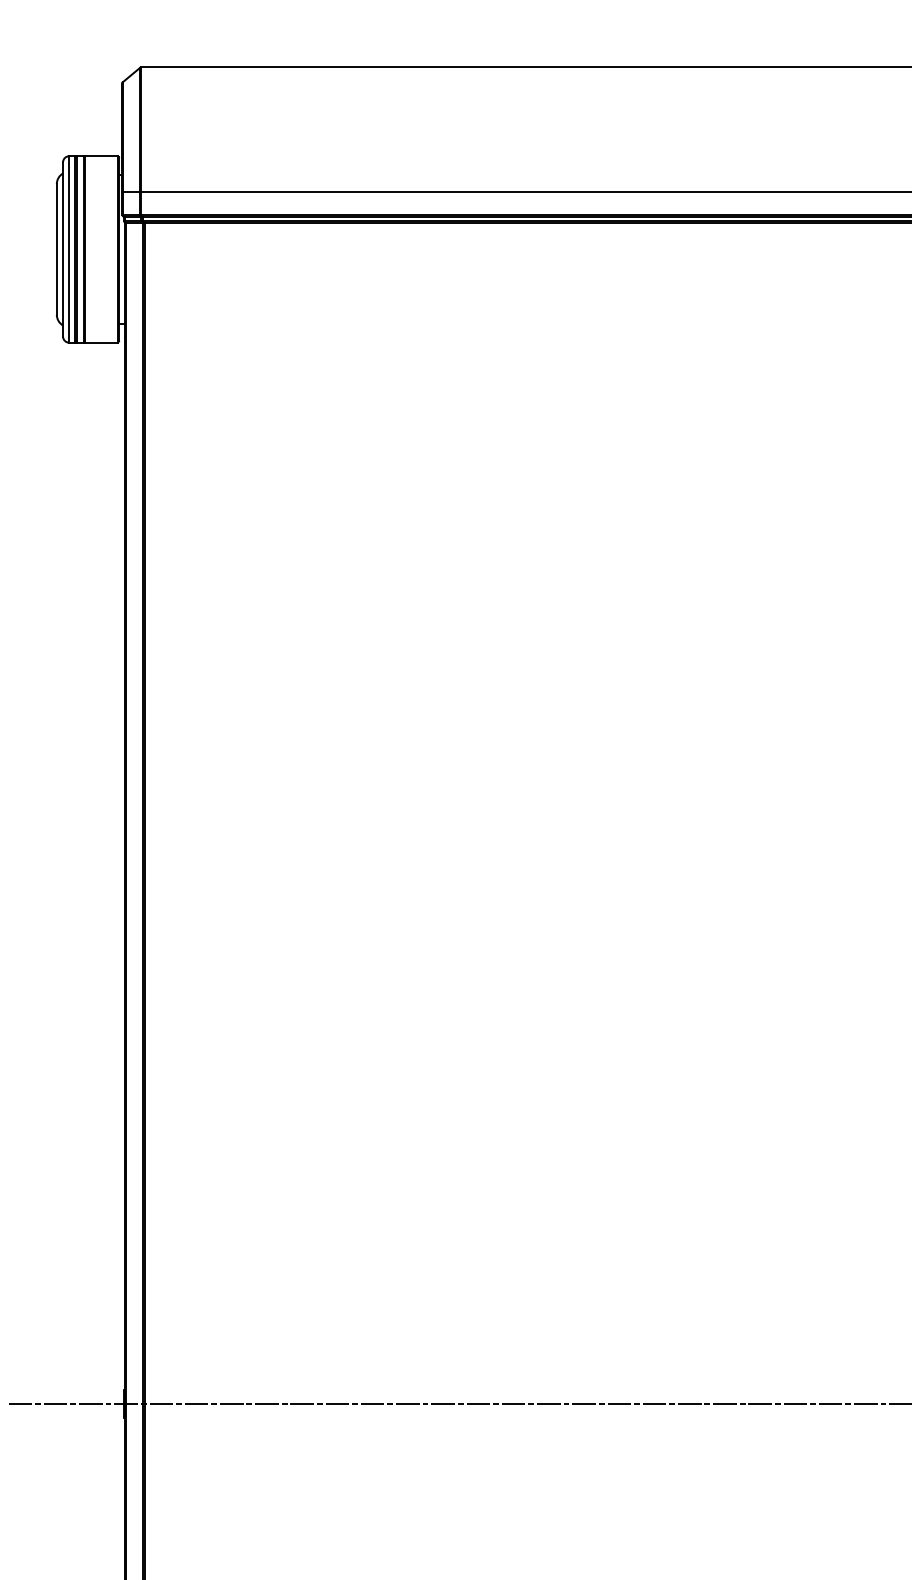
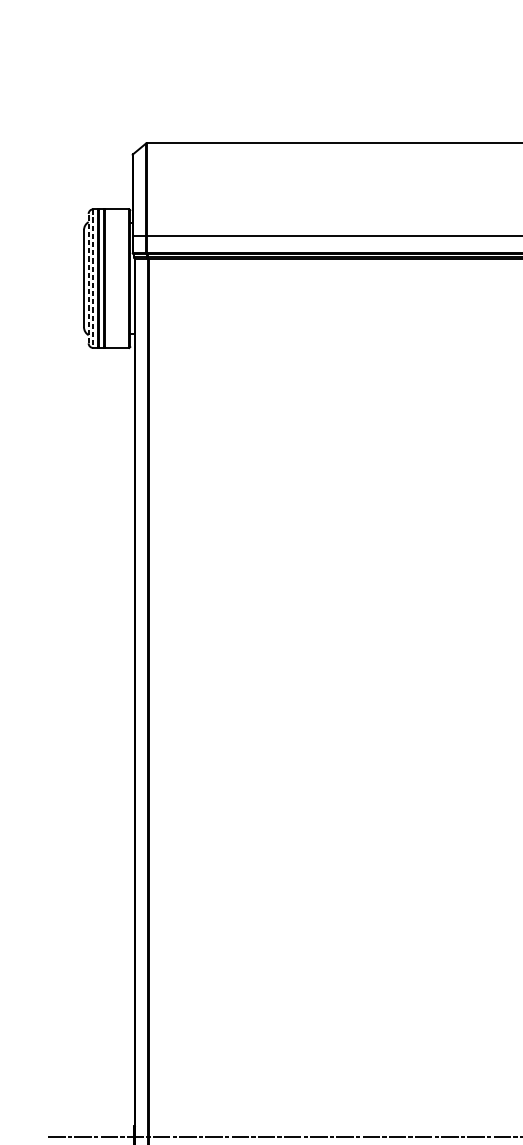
line: (63, 248) -> (88, 277), solid -> dashed
line: (69, 249) -> (93, 278), solid -> dashed

